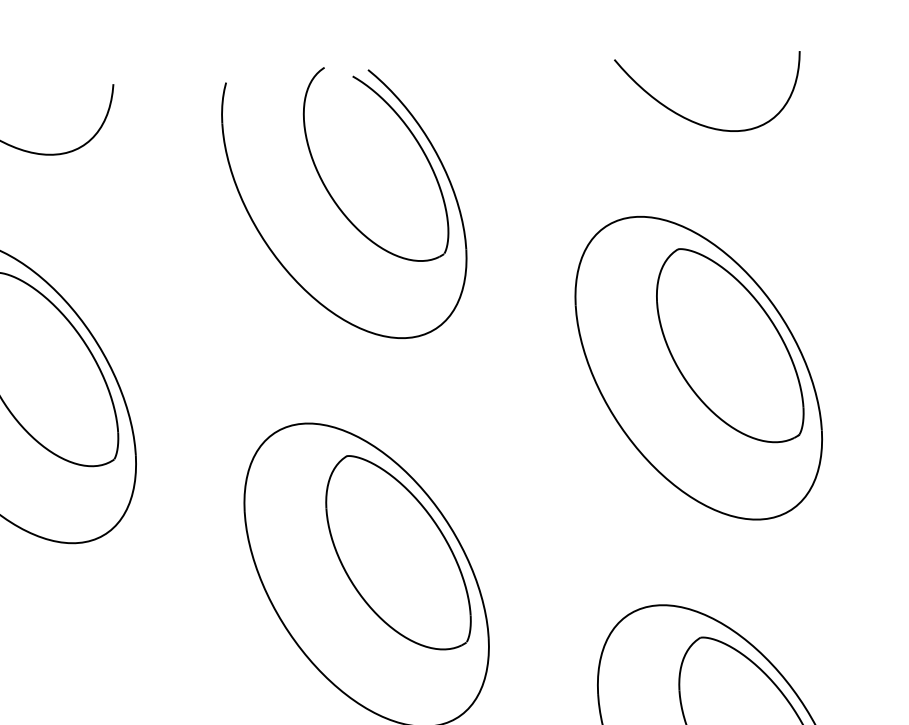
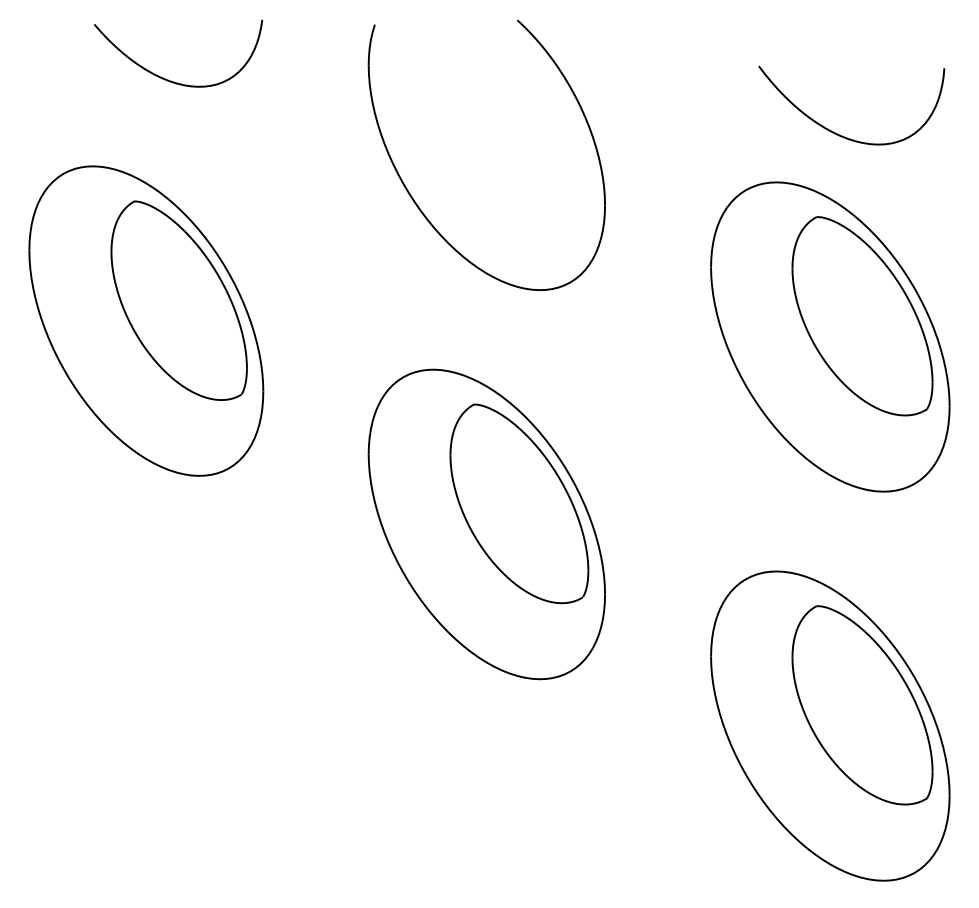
curve: (699, 123) -> (840, 134), moved
part: (412, 135) -> (557, 88), removed

